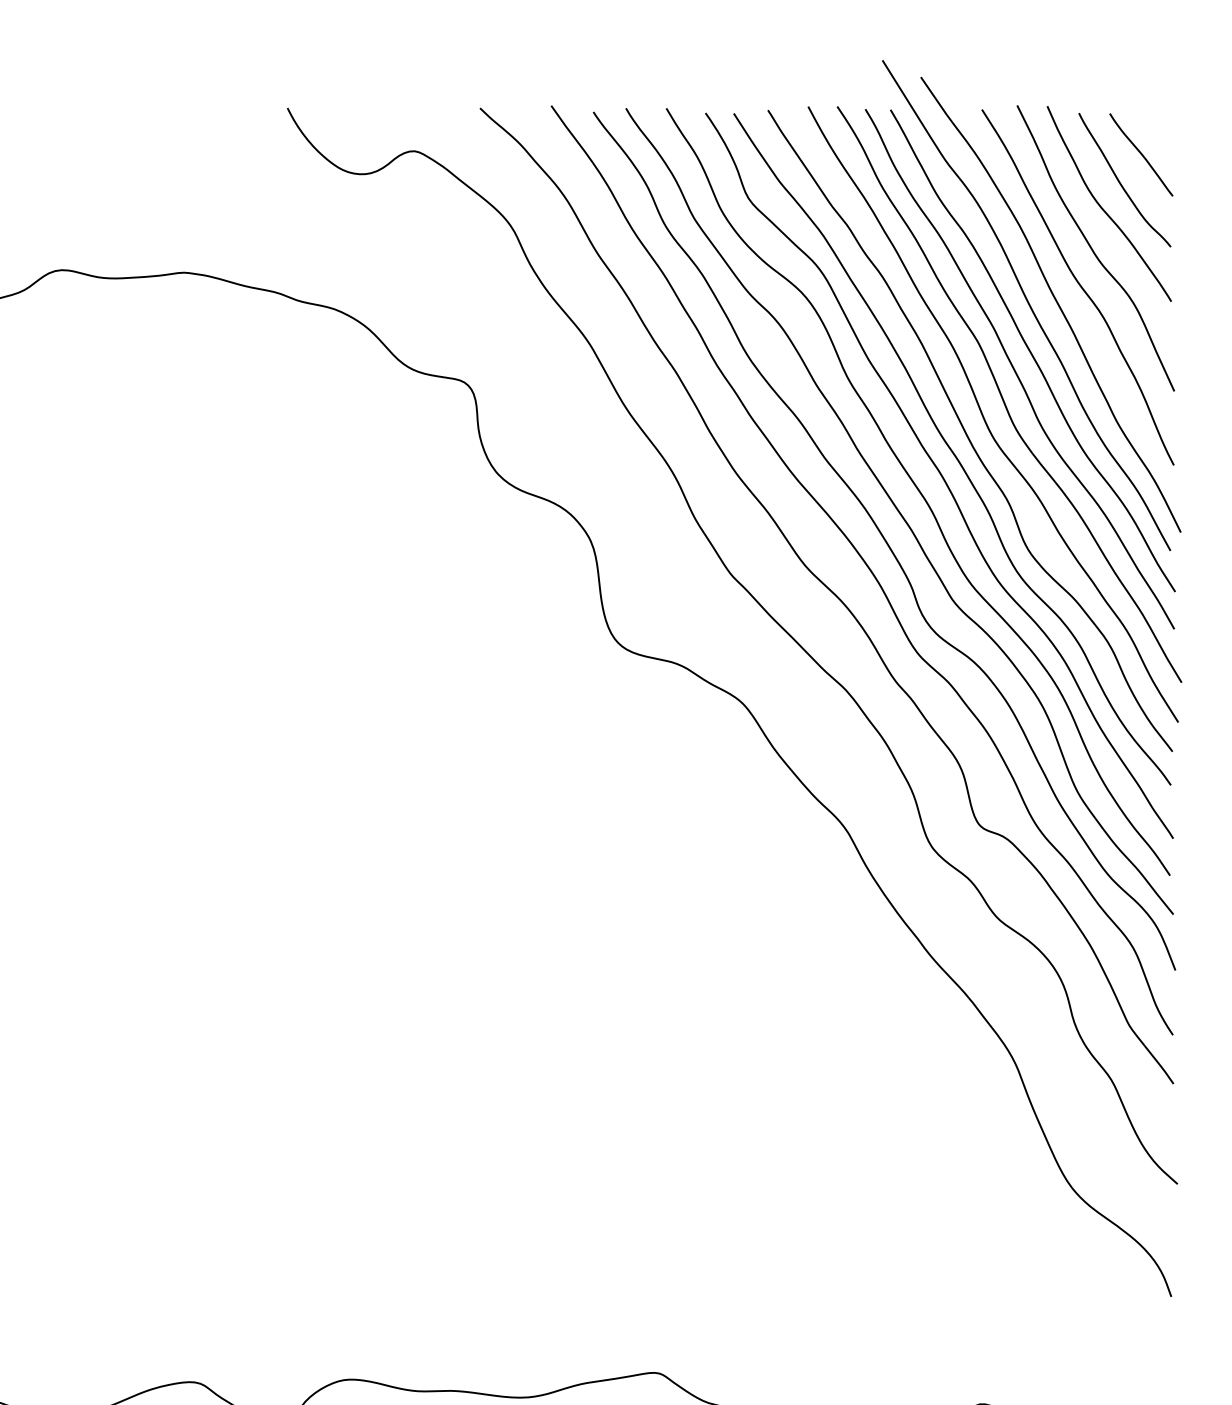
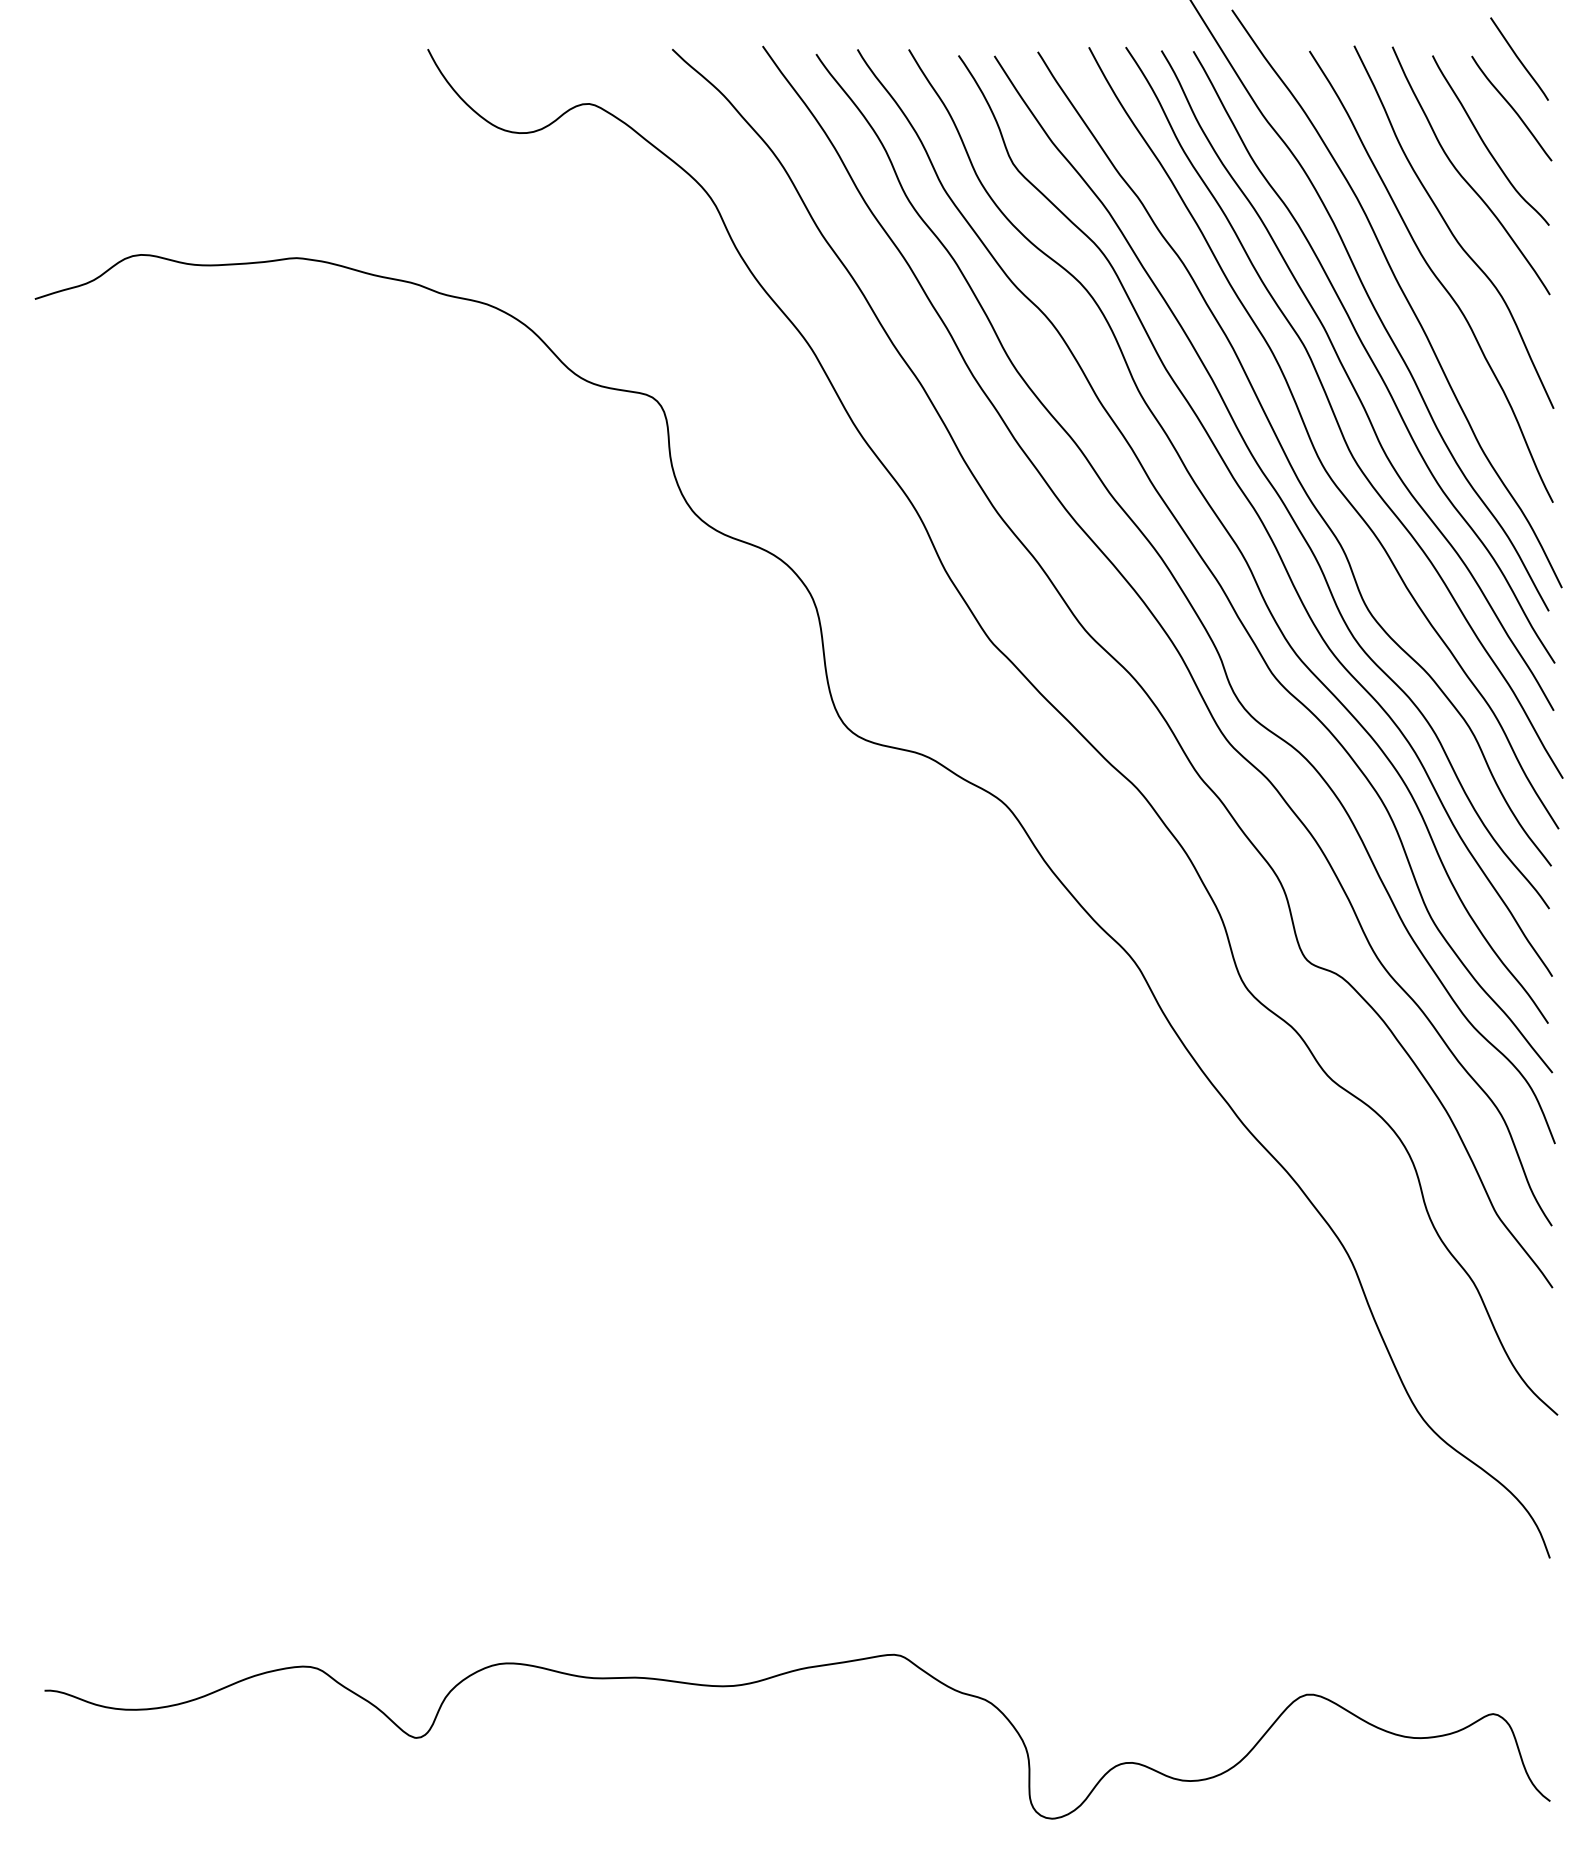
curve: (1147, 115) -> (1519, 58), added

